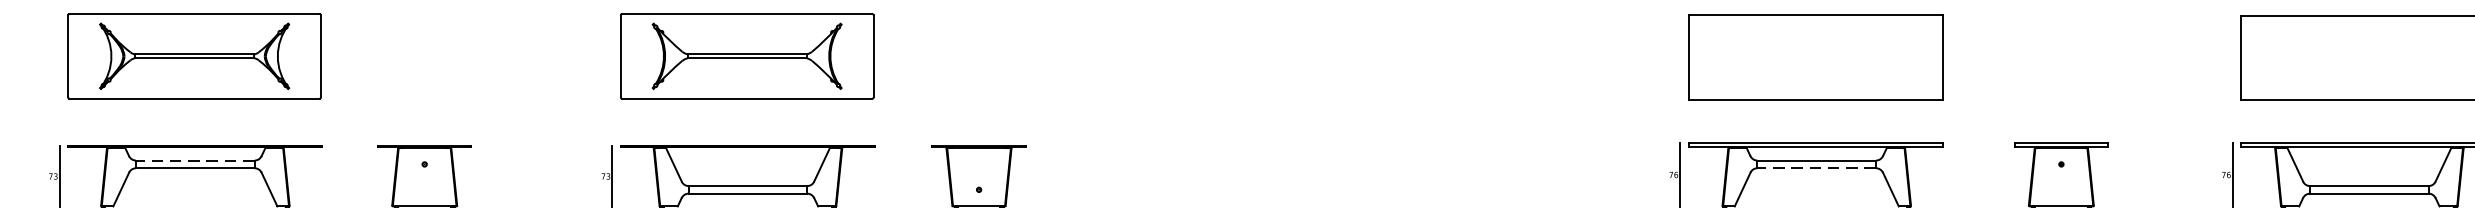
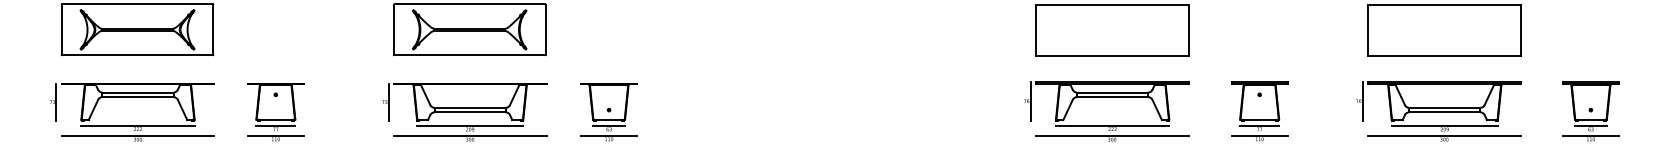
line: (194, 160) -> (137, 92), dashed -> solid
line: (1816, 168) -> (1112, 97), dashed -> solid

